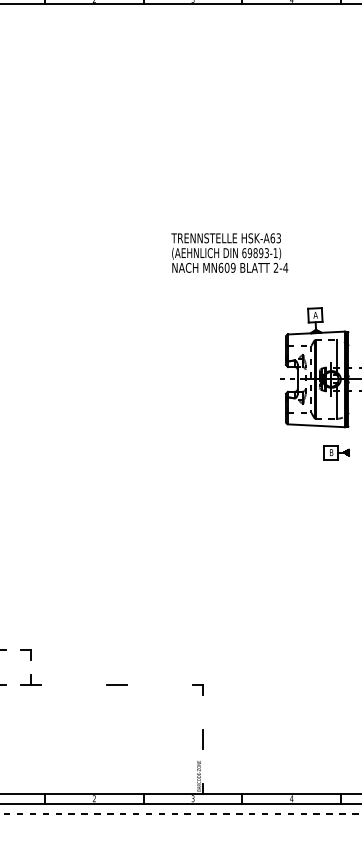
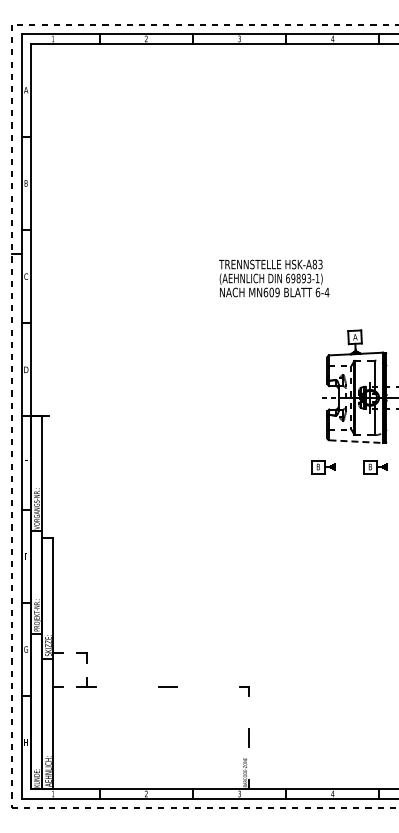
text: (272, 237) -> (314, 263), HSK-A63 -> HSK-A83
text: (275, 267) -> (317, 292), 2-4 -> 6-4
line: (316, 425) -> (356, 441), solid -> dashed
part: (281, 453) -> (323, 467), added

